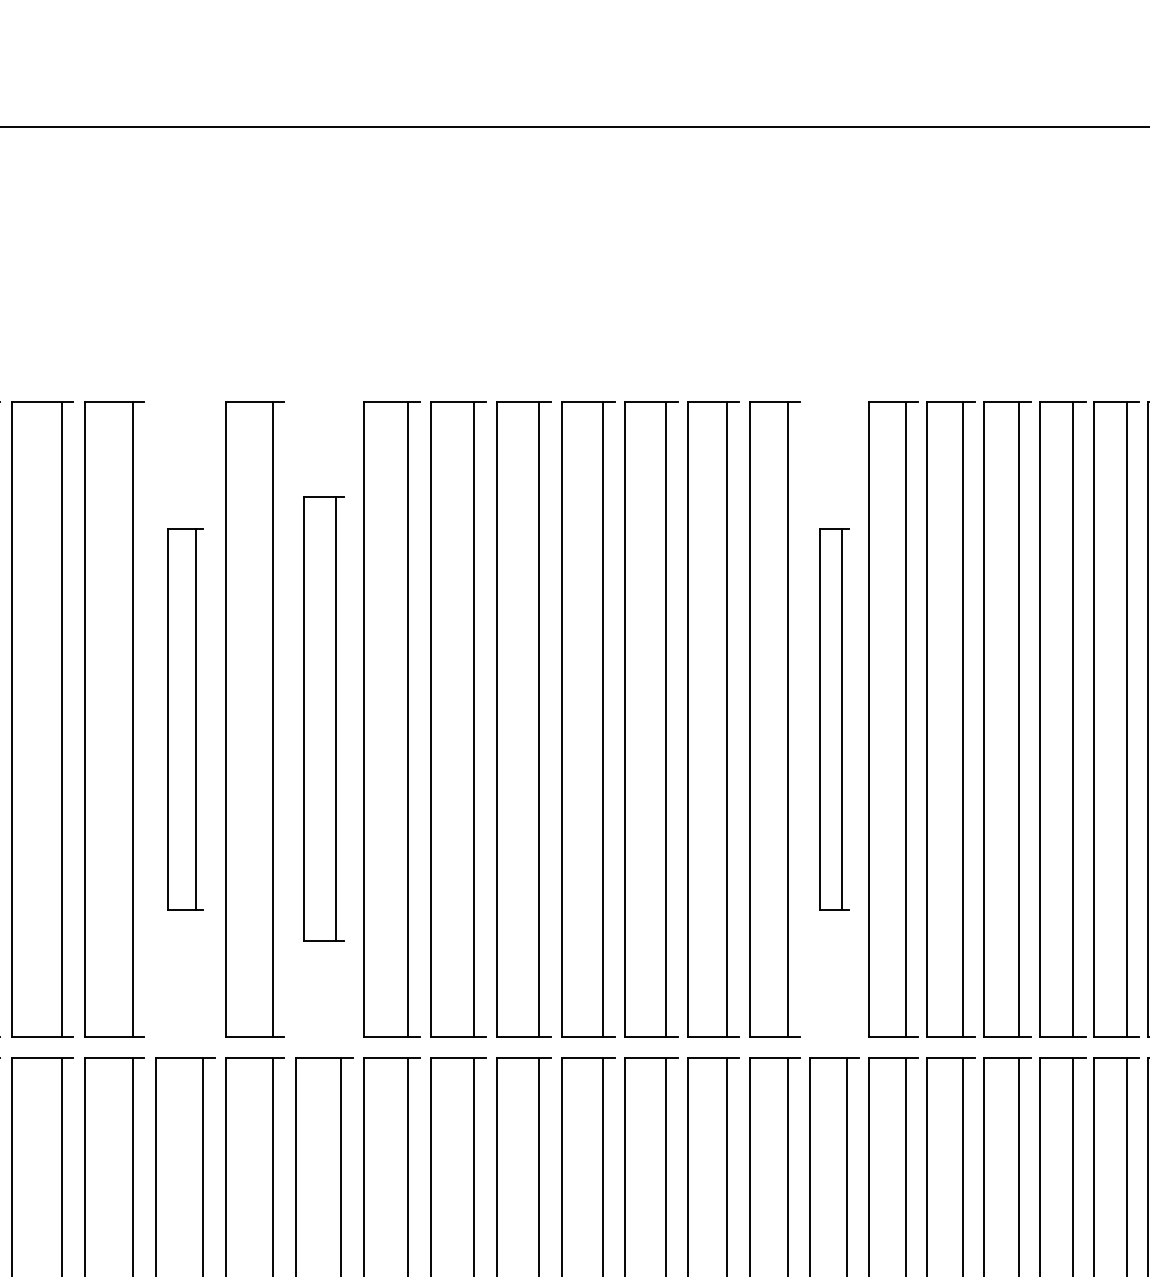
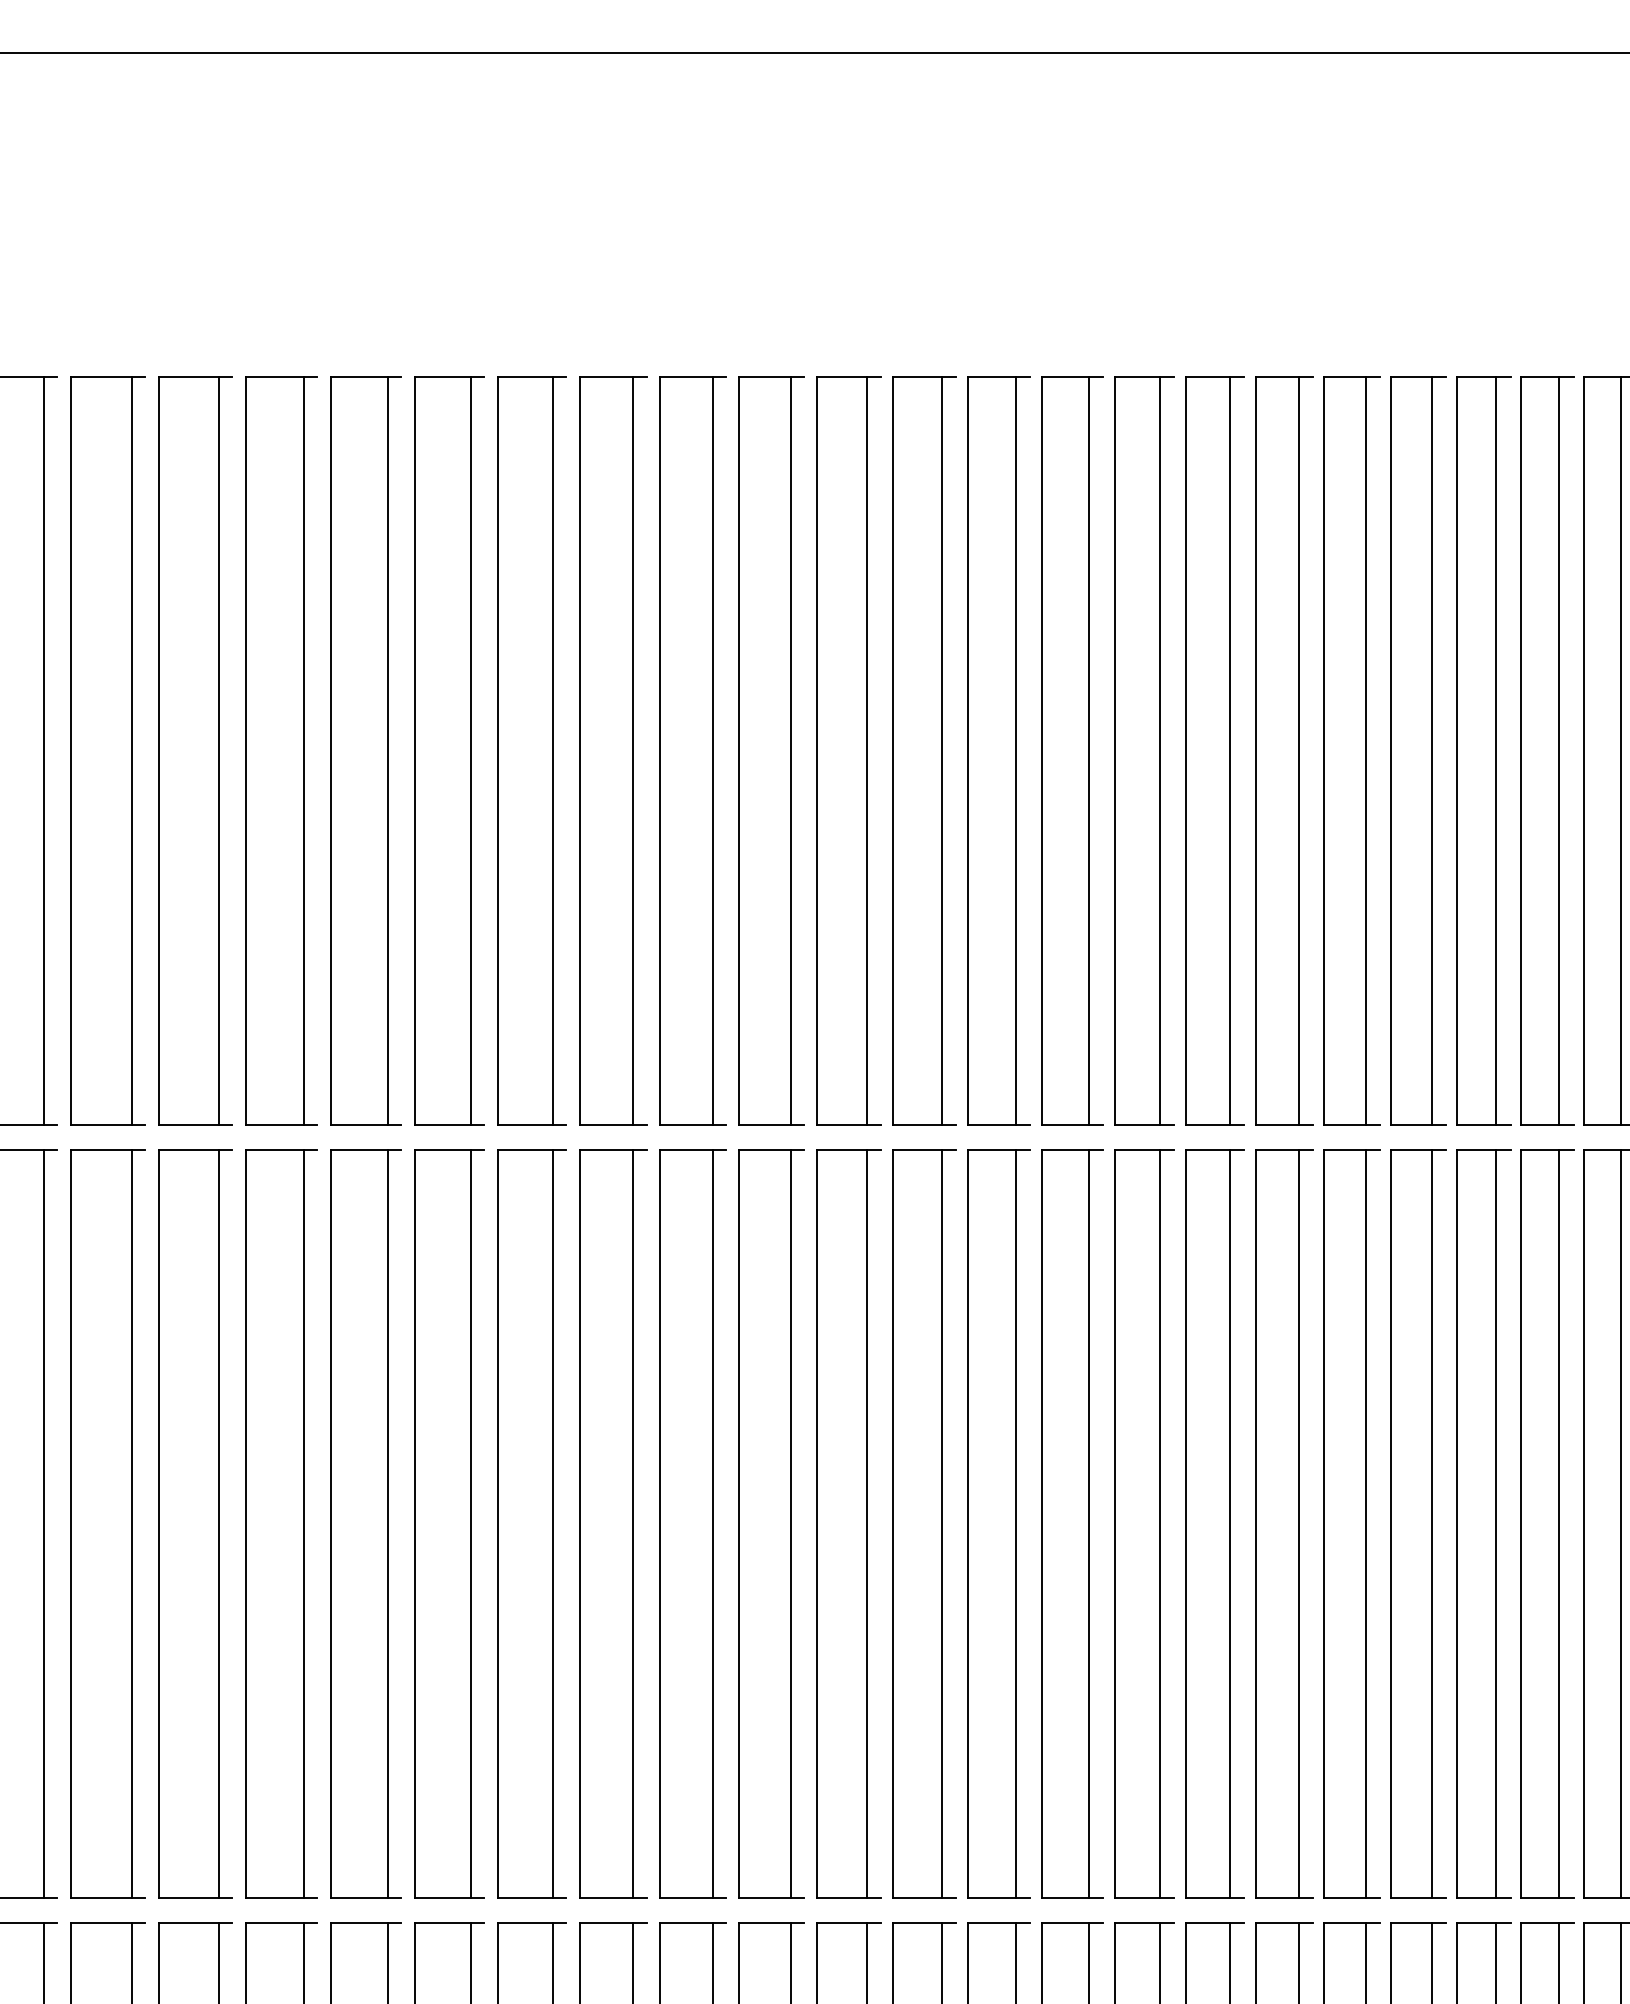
part: (184, 718) -> (449, 750), size x1.67
part: (324, 718) -> (613, 750), size x1.43
part: (834, 718) -> (1214, 750), size x1.67

